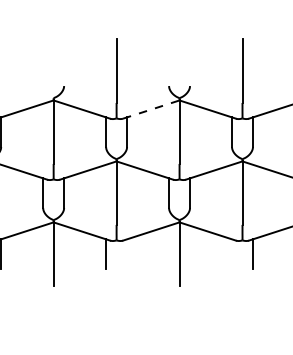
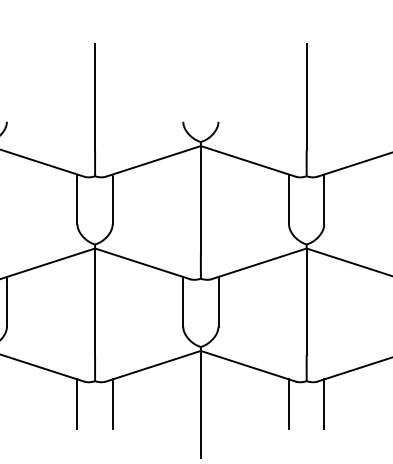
line: (151, 109) -> (153, 161), dashed -> solid
line: (127, 253) -> (113, 403), added
line: (232, 253) -> (289, 403), added

